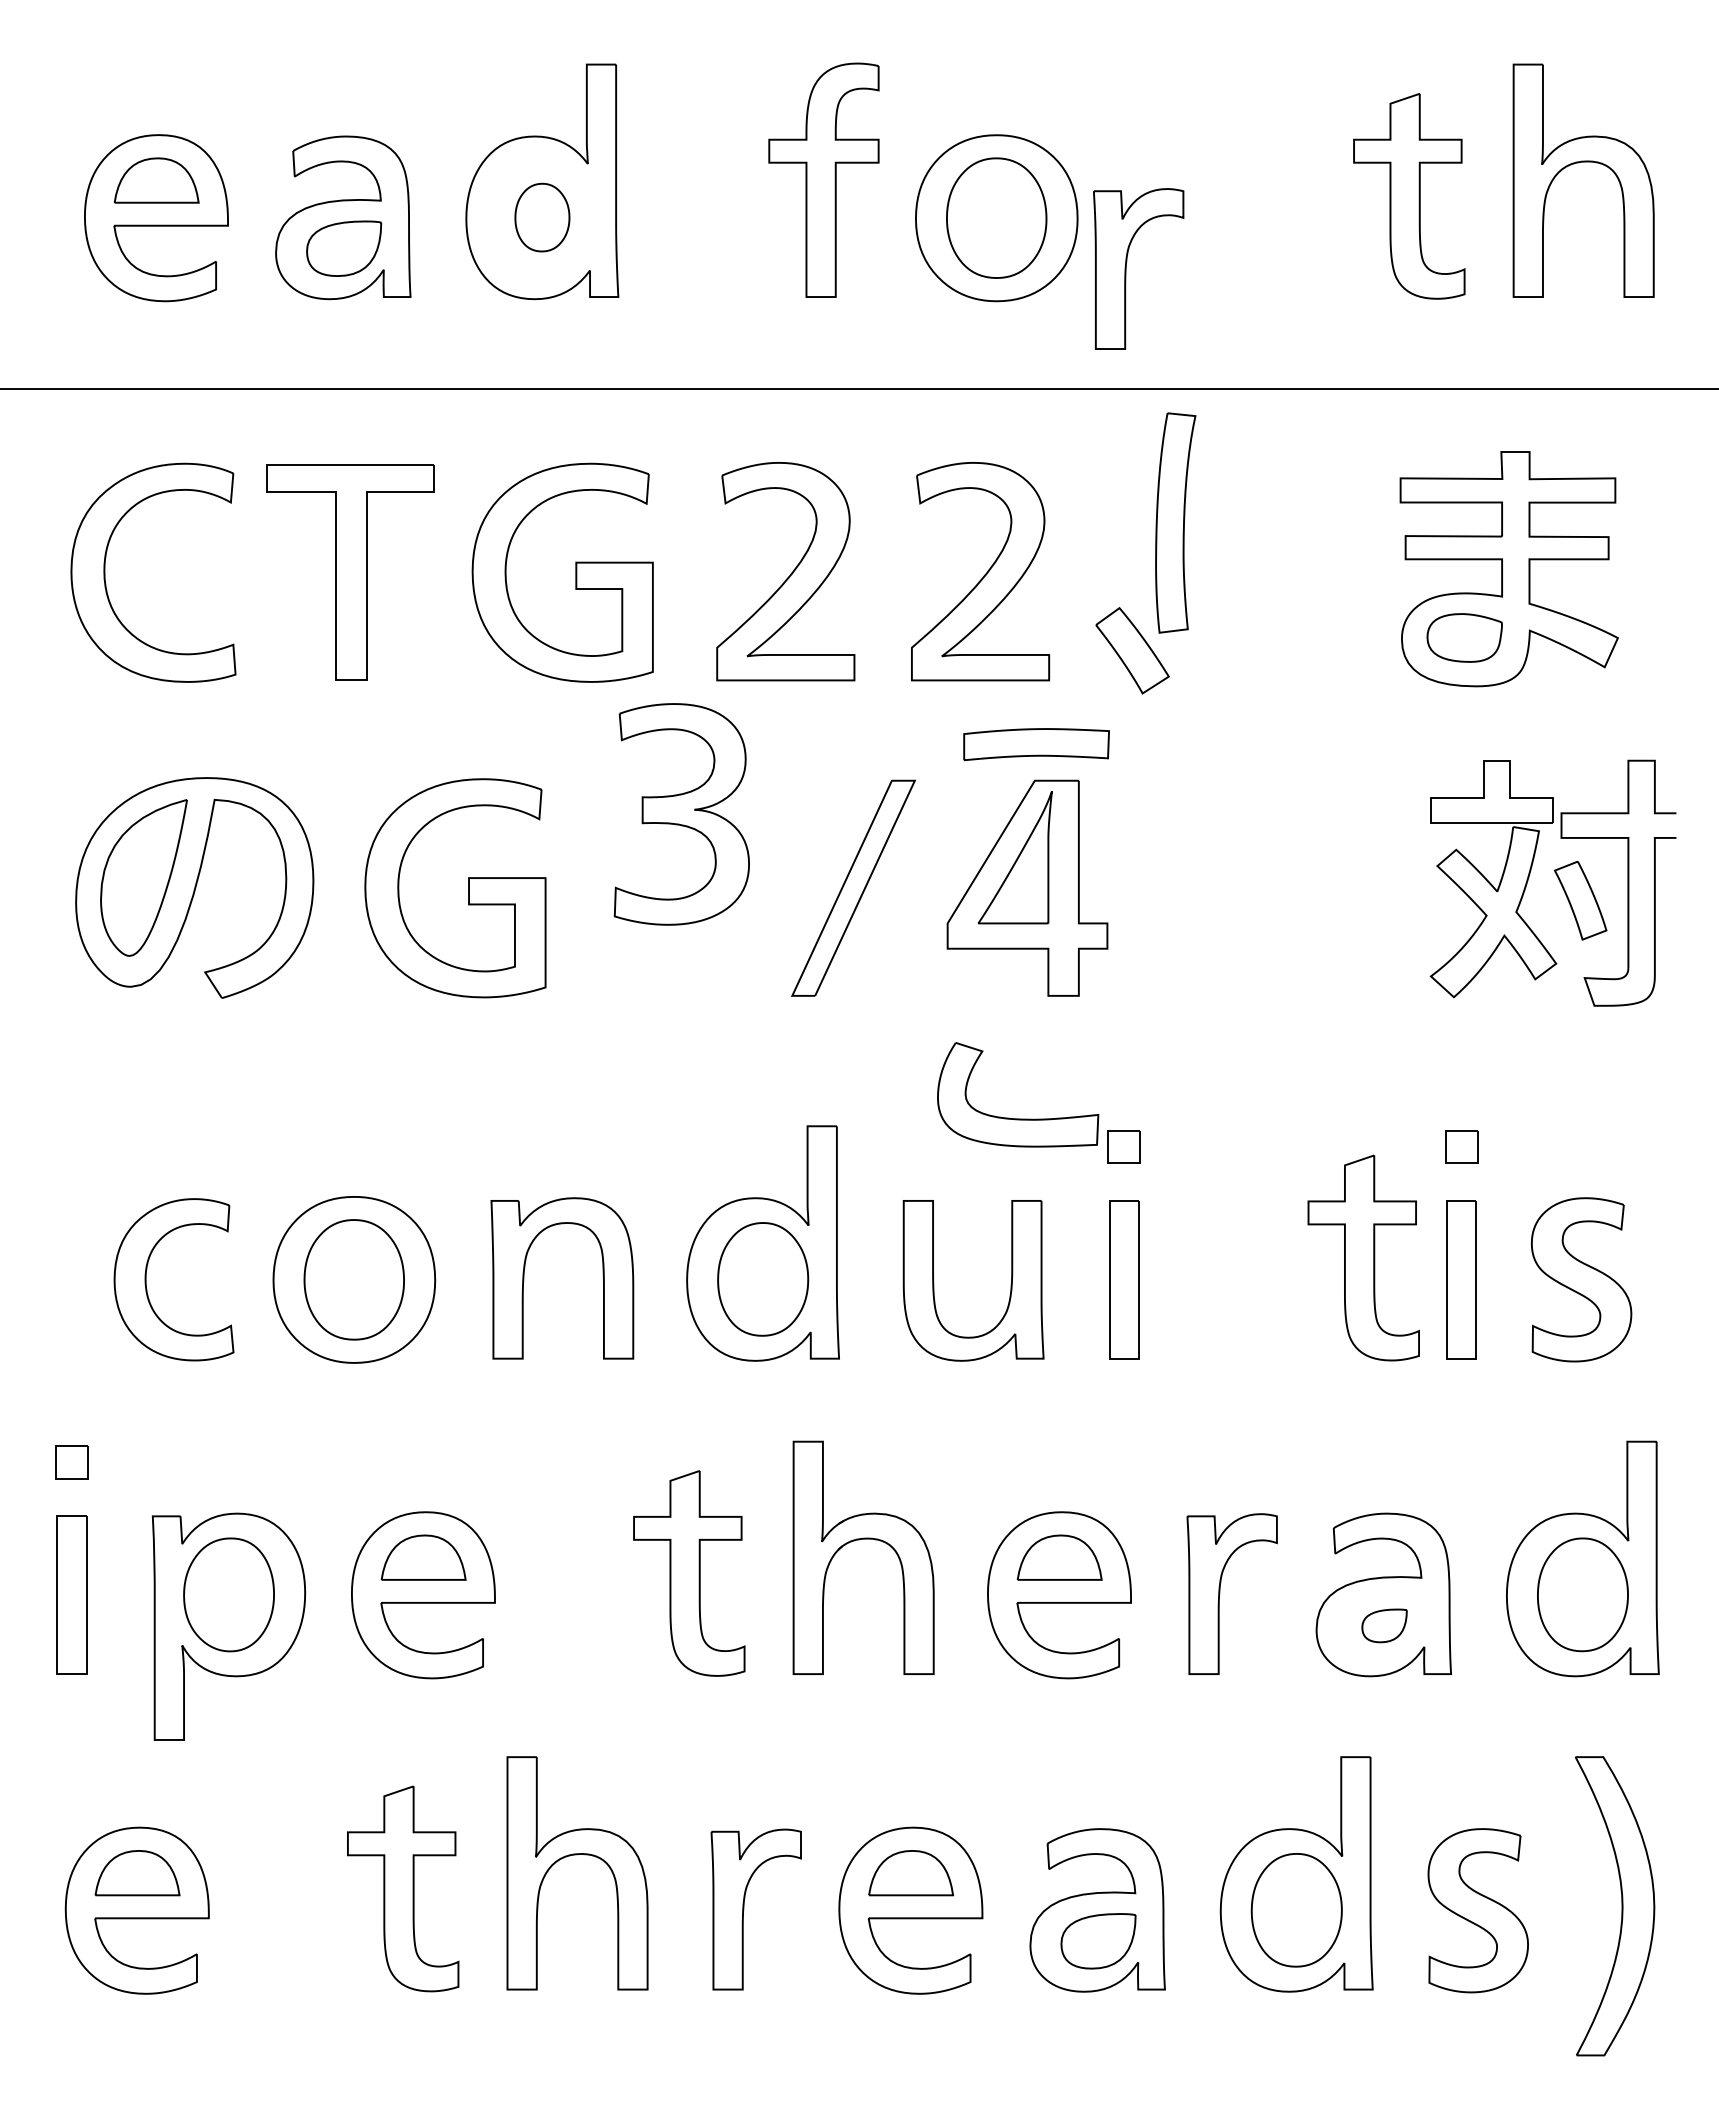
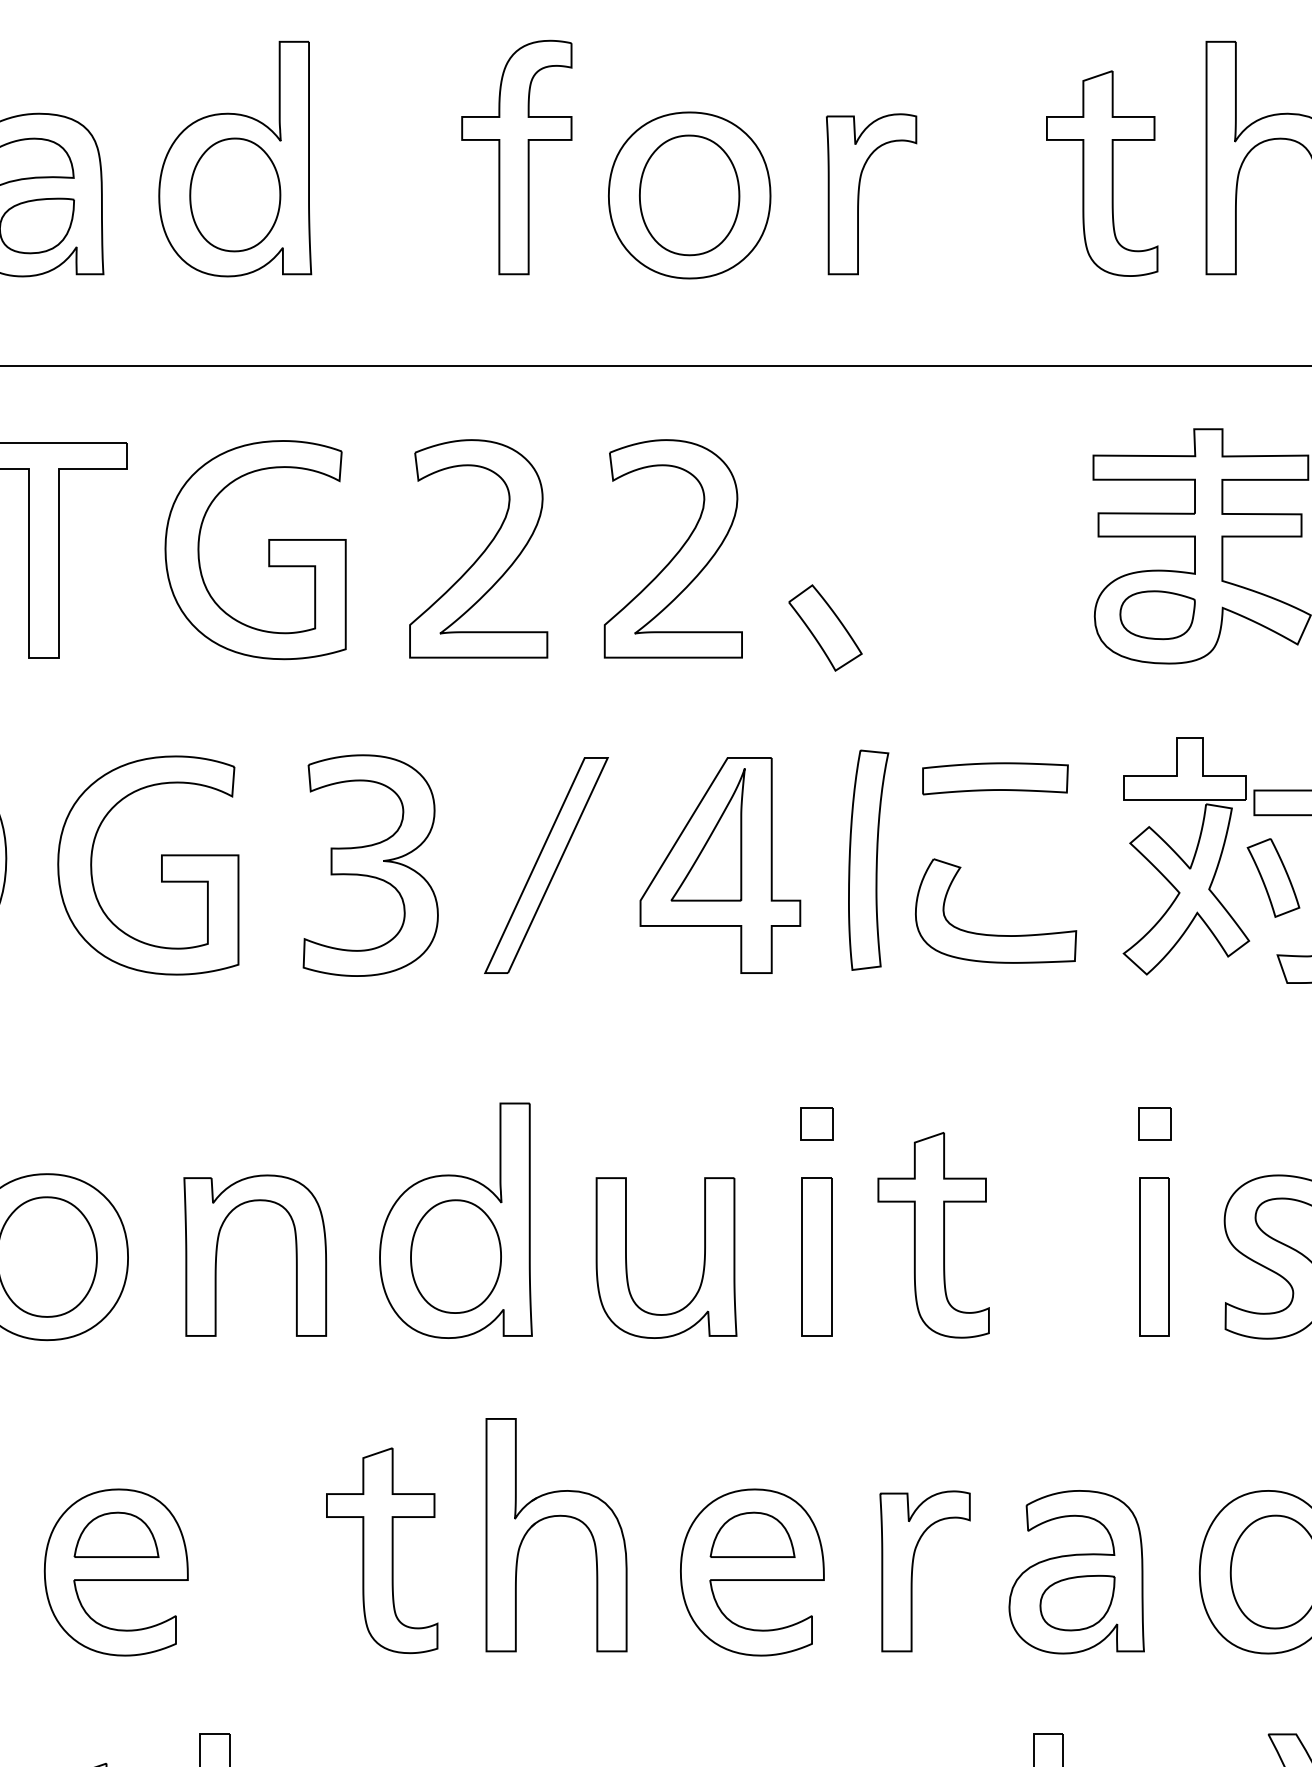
part: (542, 217) -> (235, 194), size x1.67
part: (1126, 268) -> (859, 193), moved
part: (1175, 522) -> (868, 859), moved
part: (1036, 744) -> (995, 778), moved
part: (681, 814) -> (370, 865), moved
part: (1018, 1118) -> (996, 934), moved
part: (1363, 1257) -> (933, 1234), moved
part: (1384, 1625) -> (1077, 1602), size x1.67

